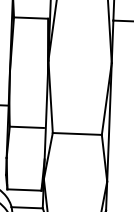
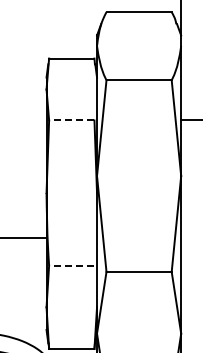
line: (30, 18) -> (71, 120), solid -> dashed
line: (26, 127) -> (71, 265), solid -> dashed

